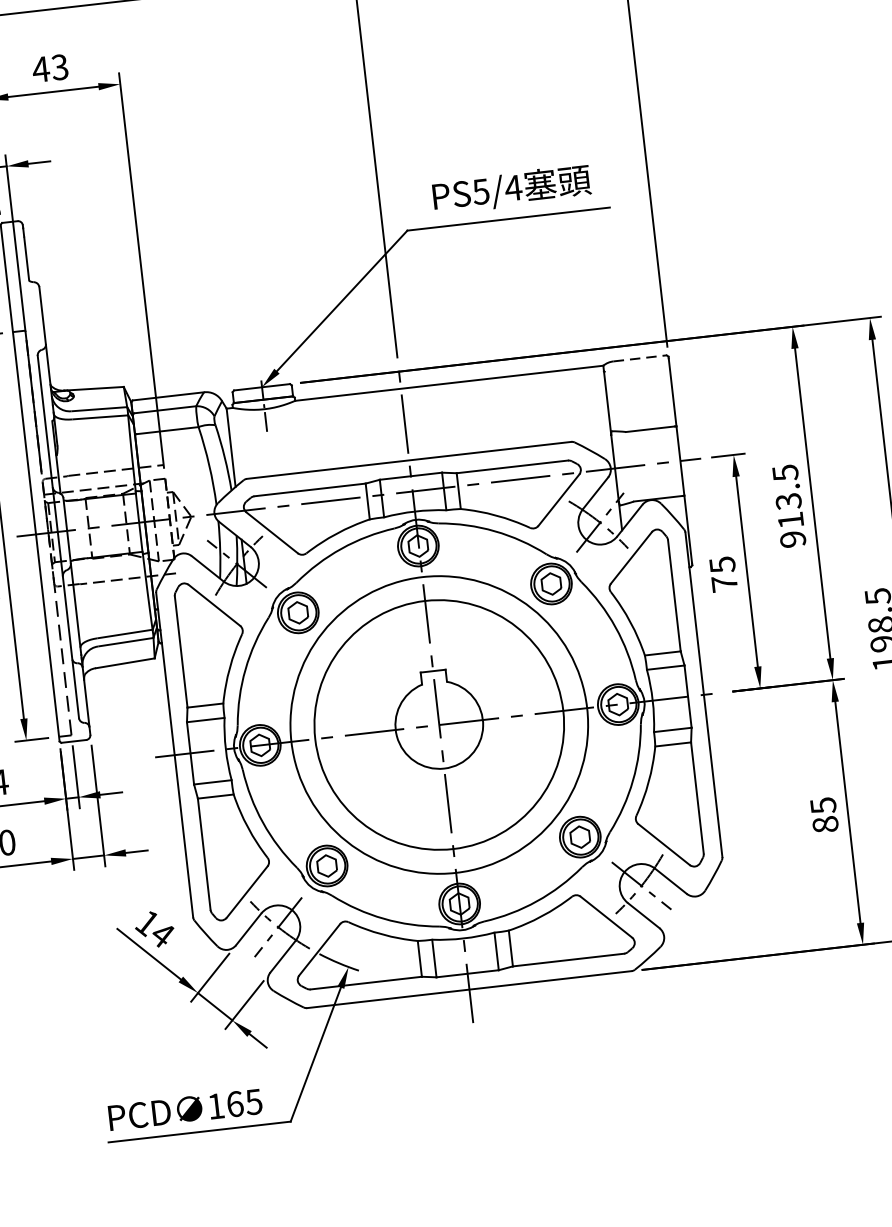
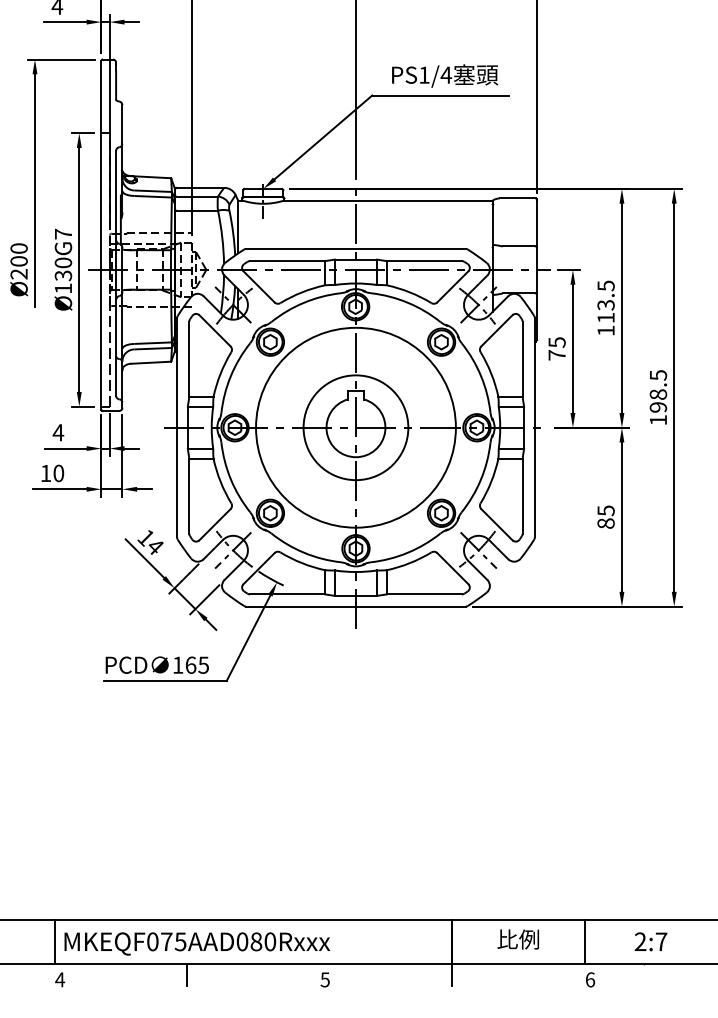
text: (481, 190) -> (424, 74), PS5/4 -> PS1/4
line: (639, 358) -> (517, 198), dashed -> solid
text: (792, 539) -> (605, 330), 913.5 -> 113.5
circle: (438, 724) -> (355, 427), size x0.62

